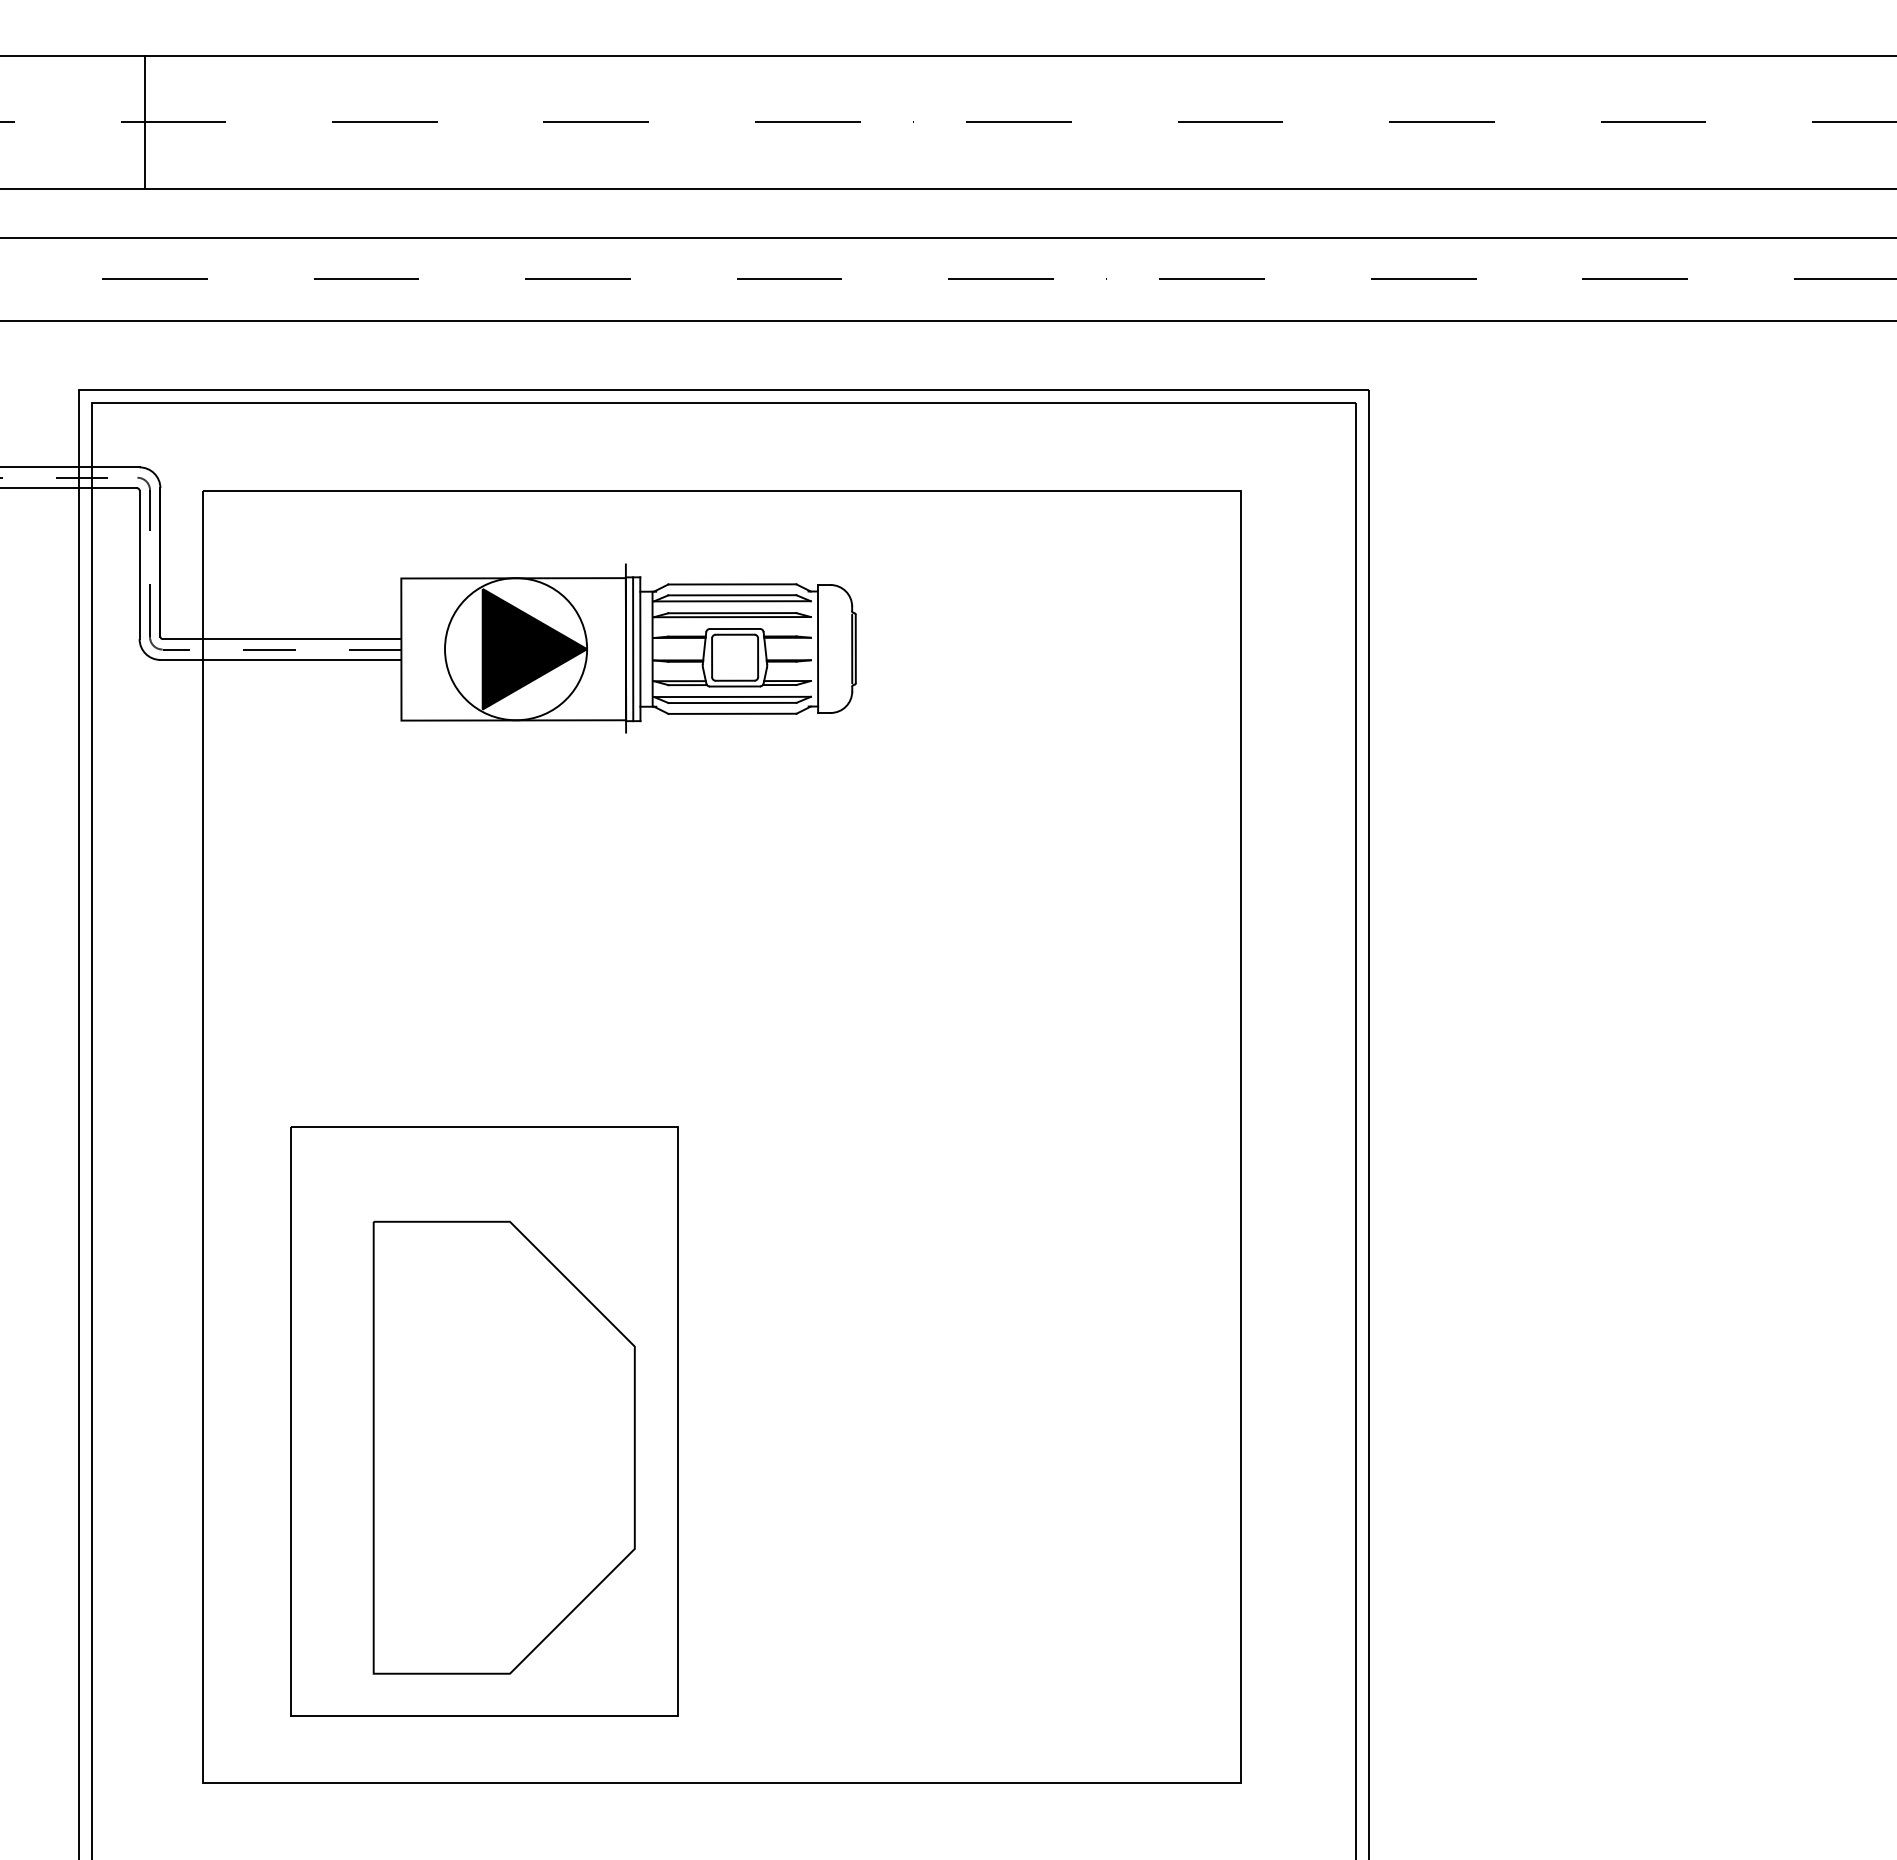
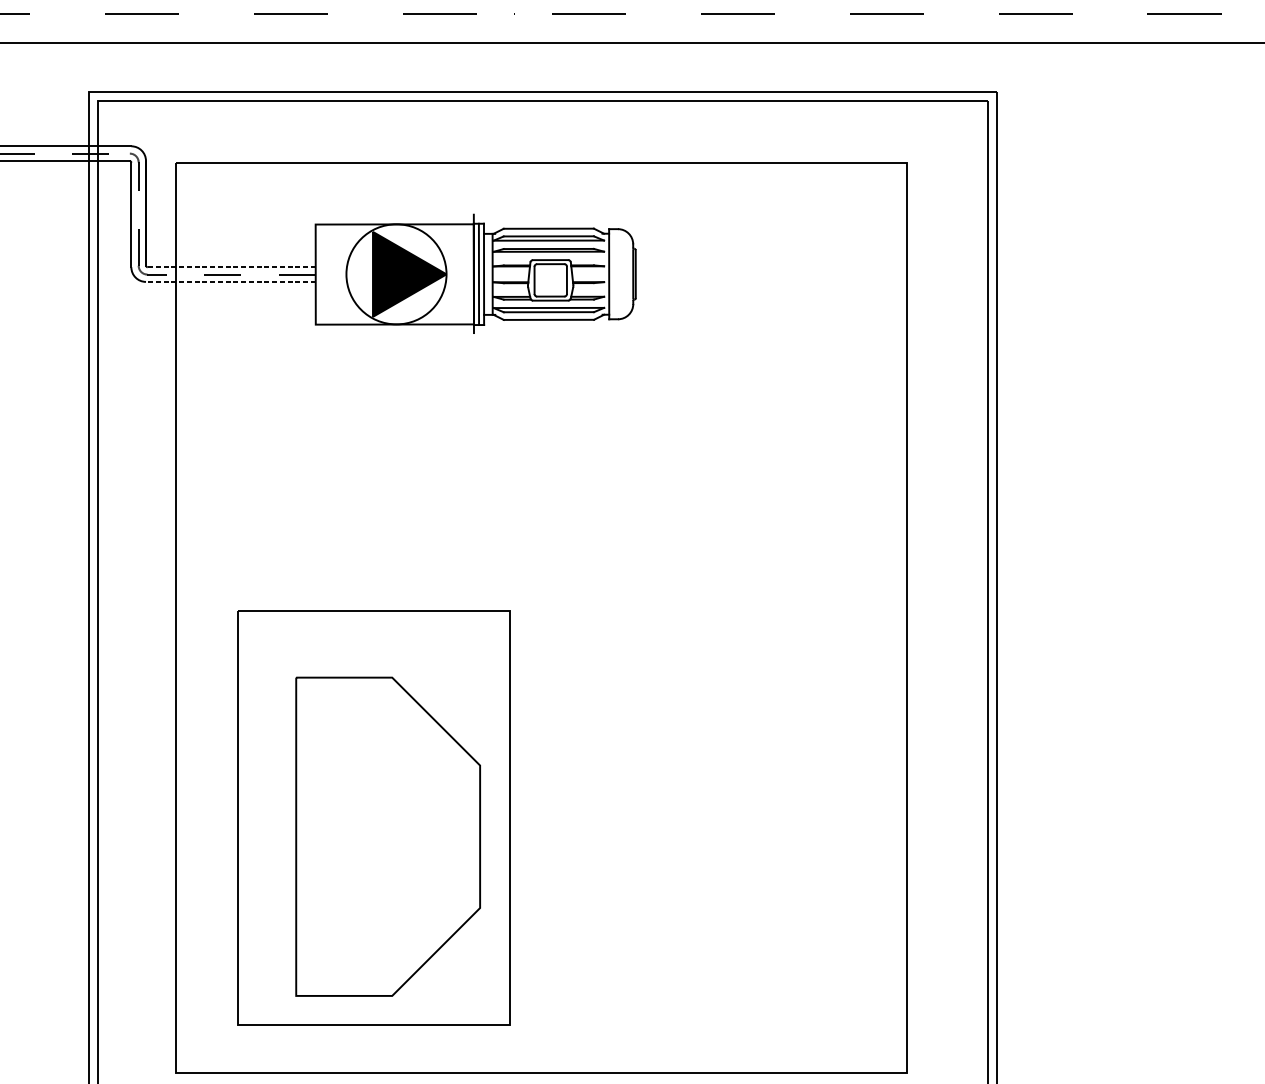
line: (281, 639) -> (231, 267), solid -> dashed
line: (280, 659) -> (230, 281), solid -> dashed

